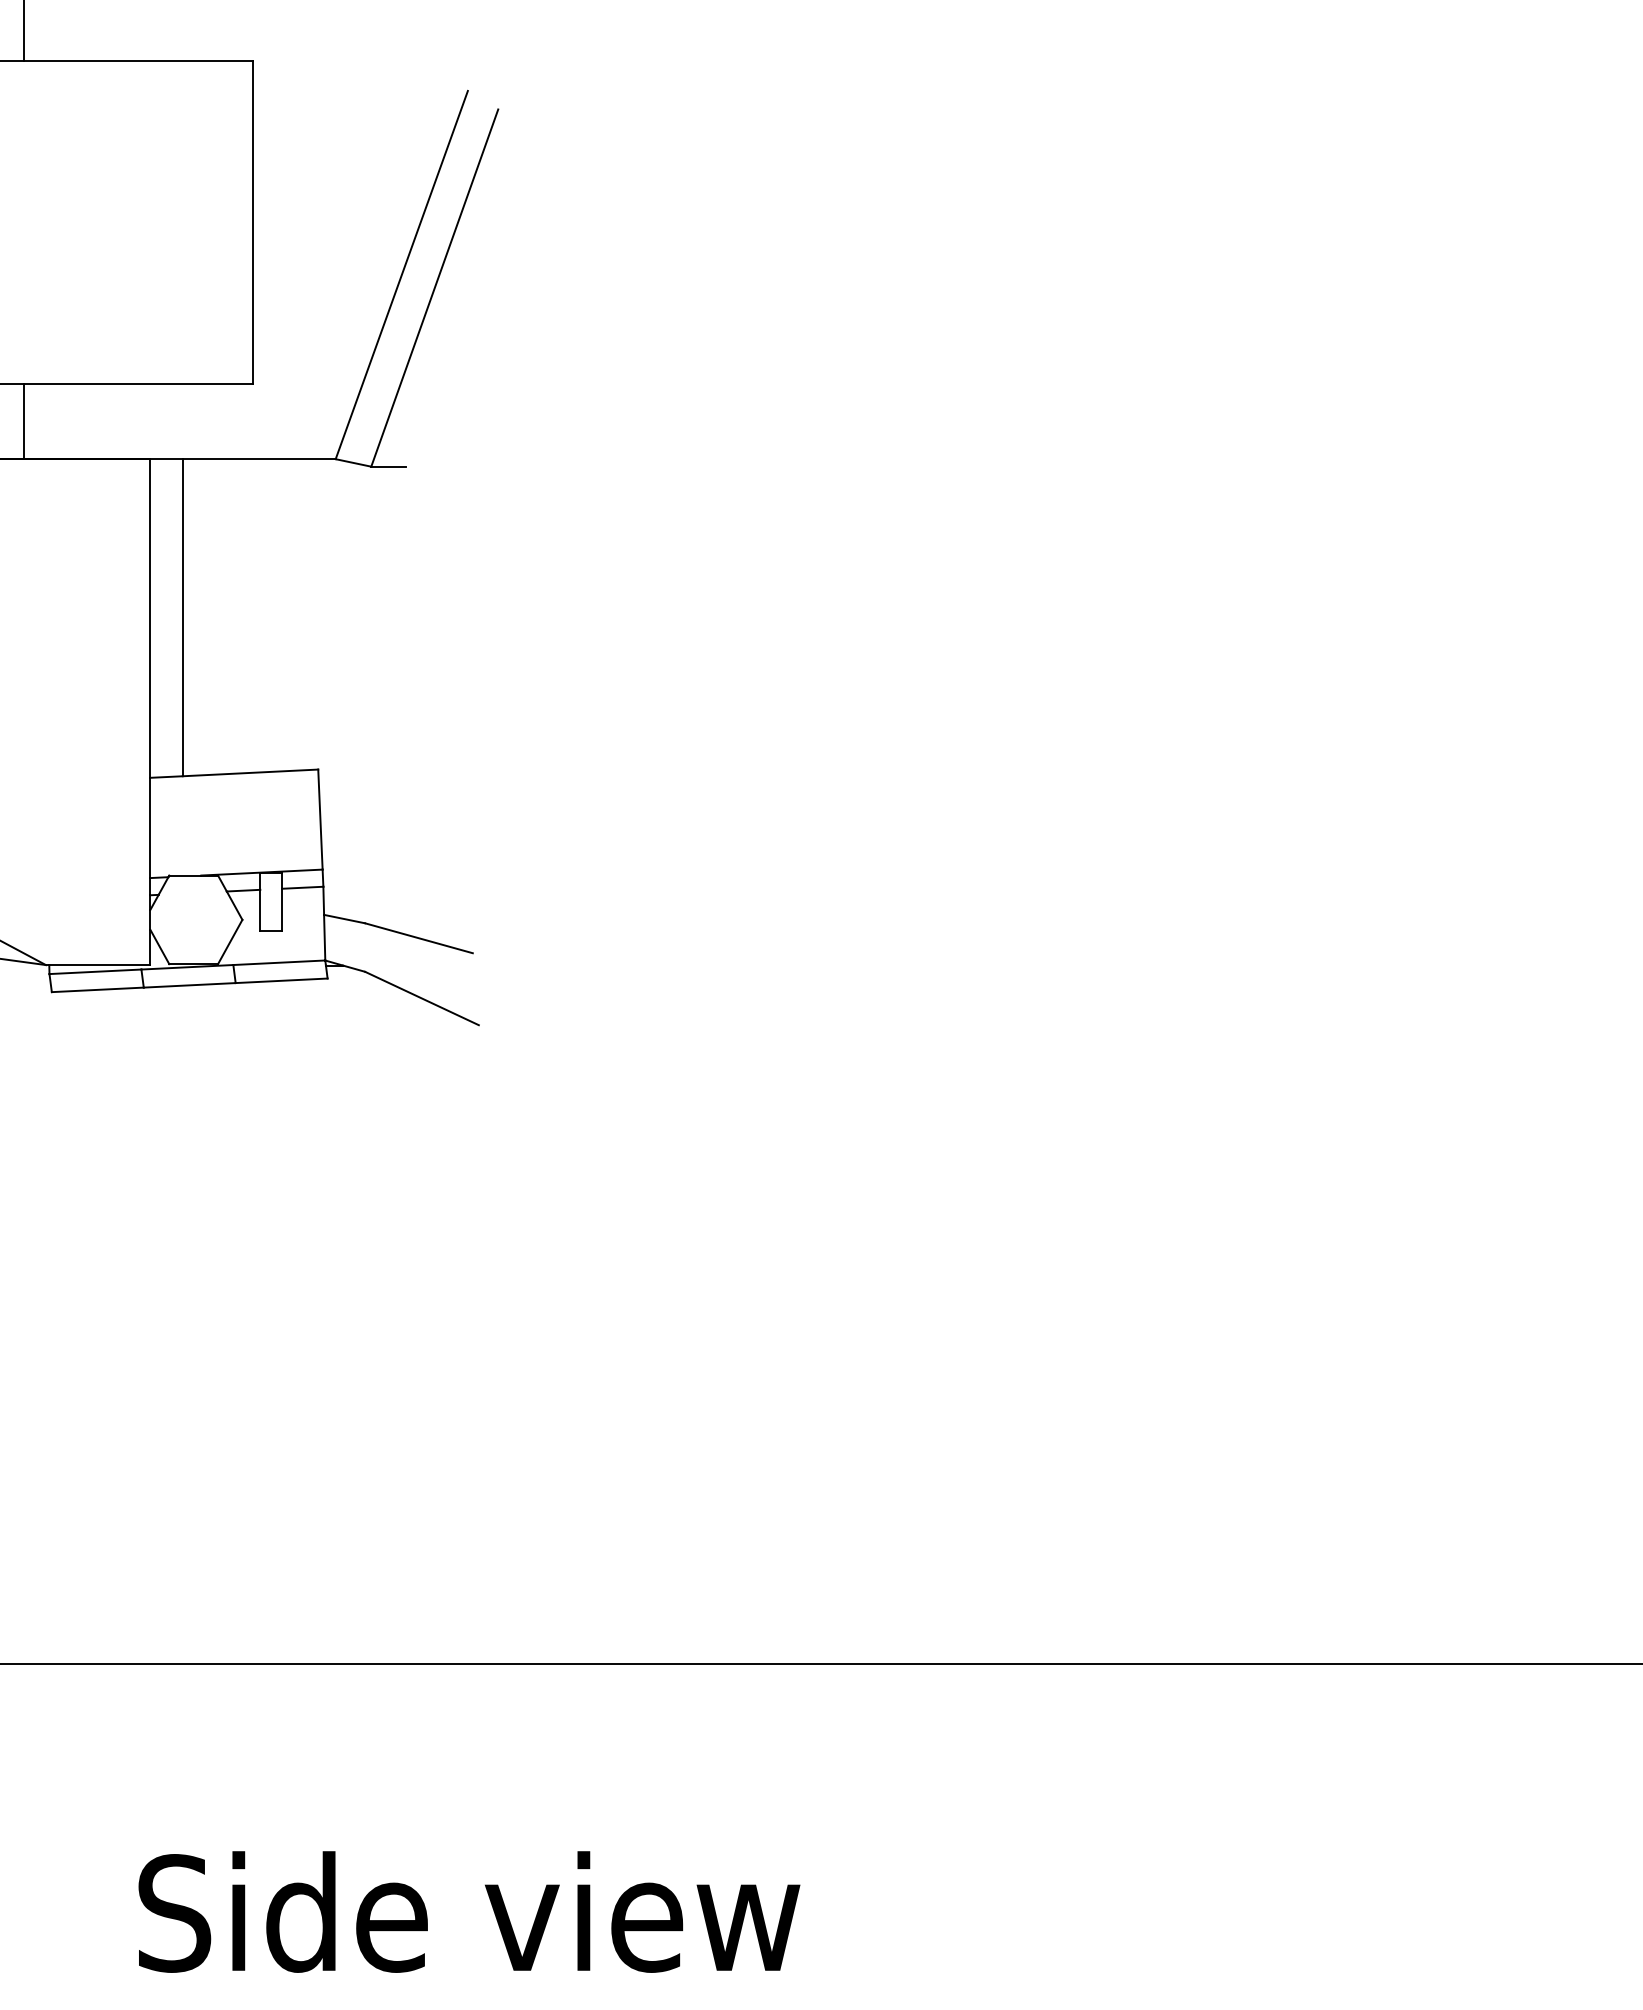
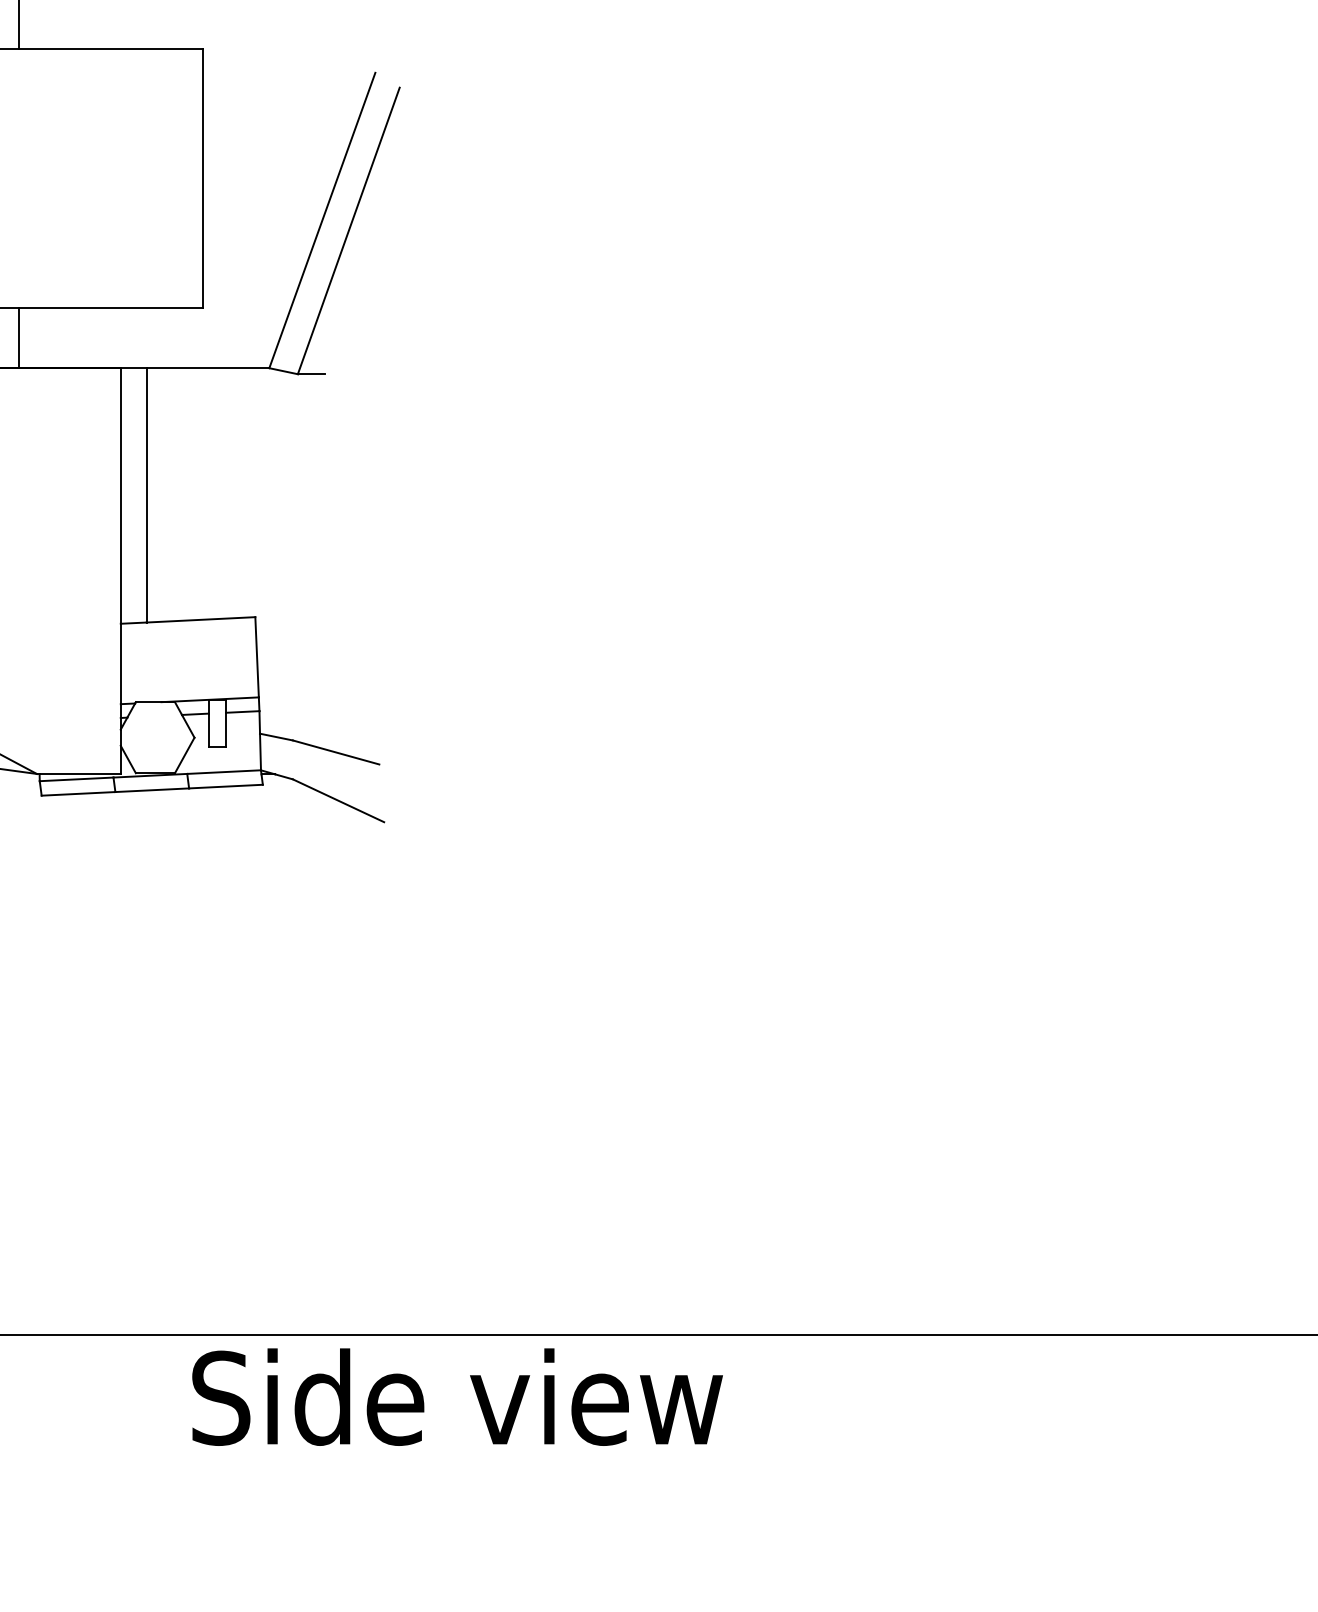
text: (469, 1911) -> (457, 1396), moved

